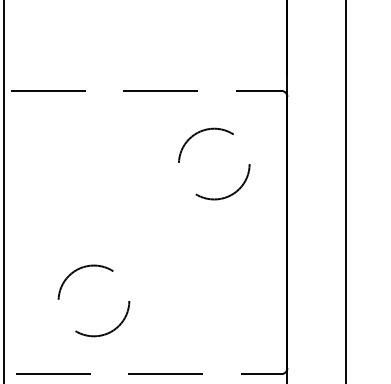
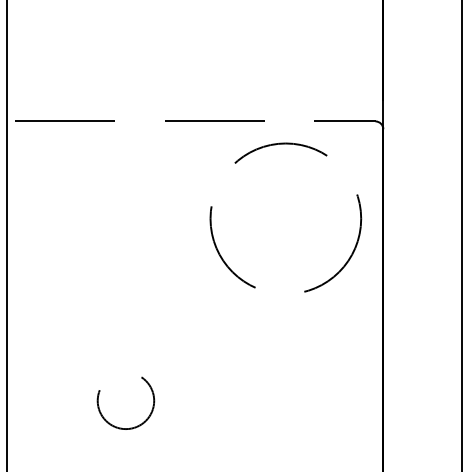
circle: (214, 163) -> (286, 217), size x1.6
circle: (93, 300) -> (125, 400), size x0.6

